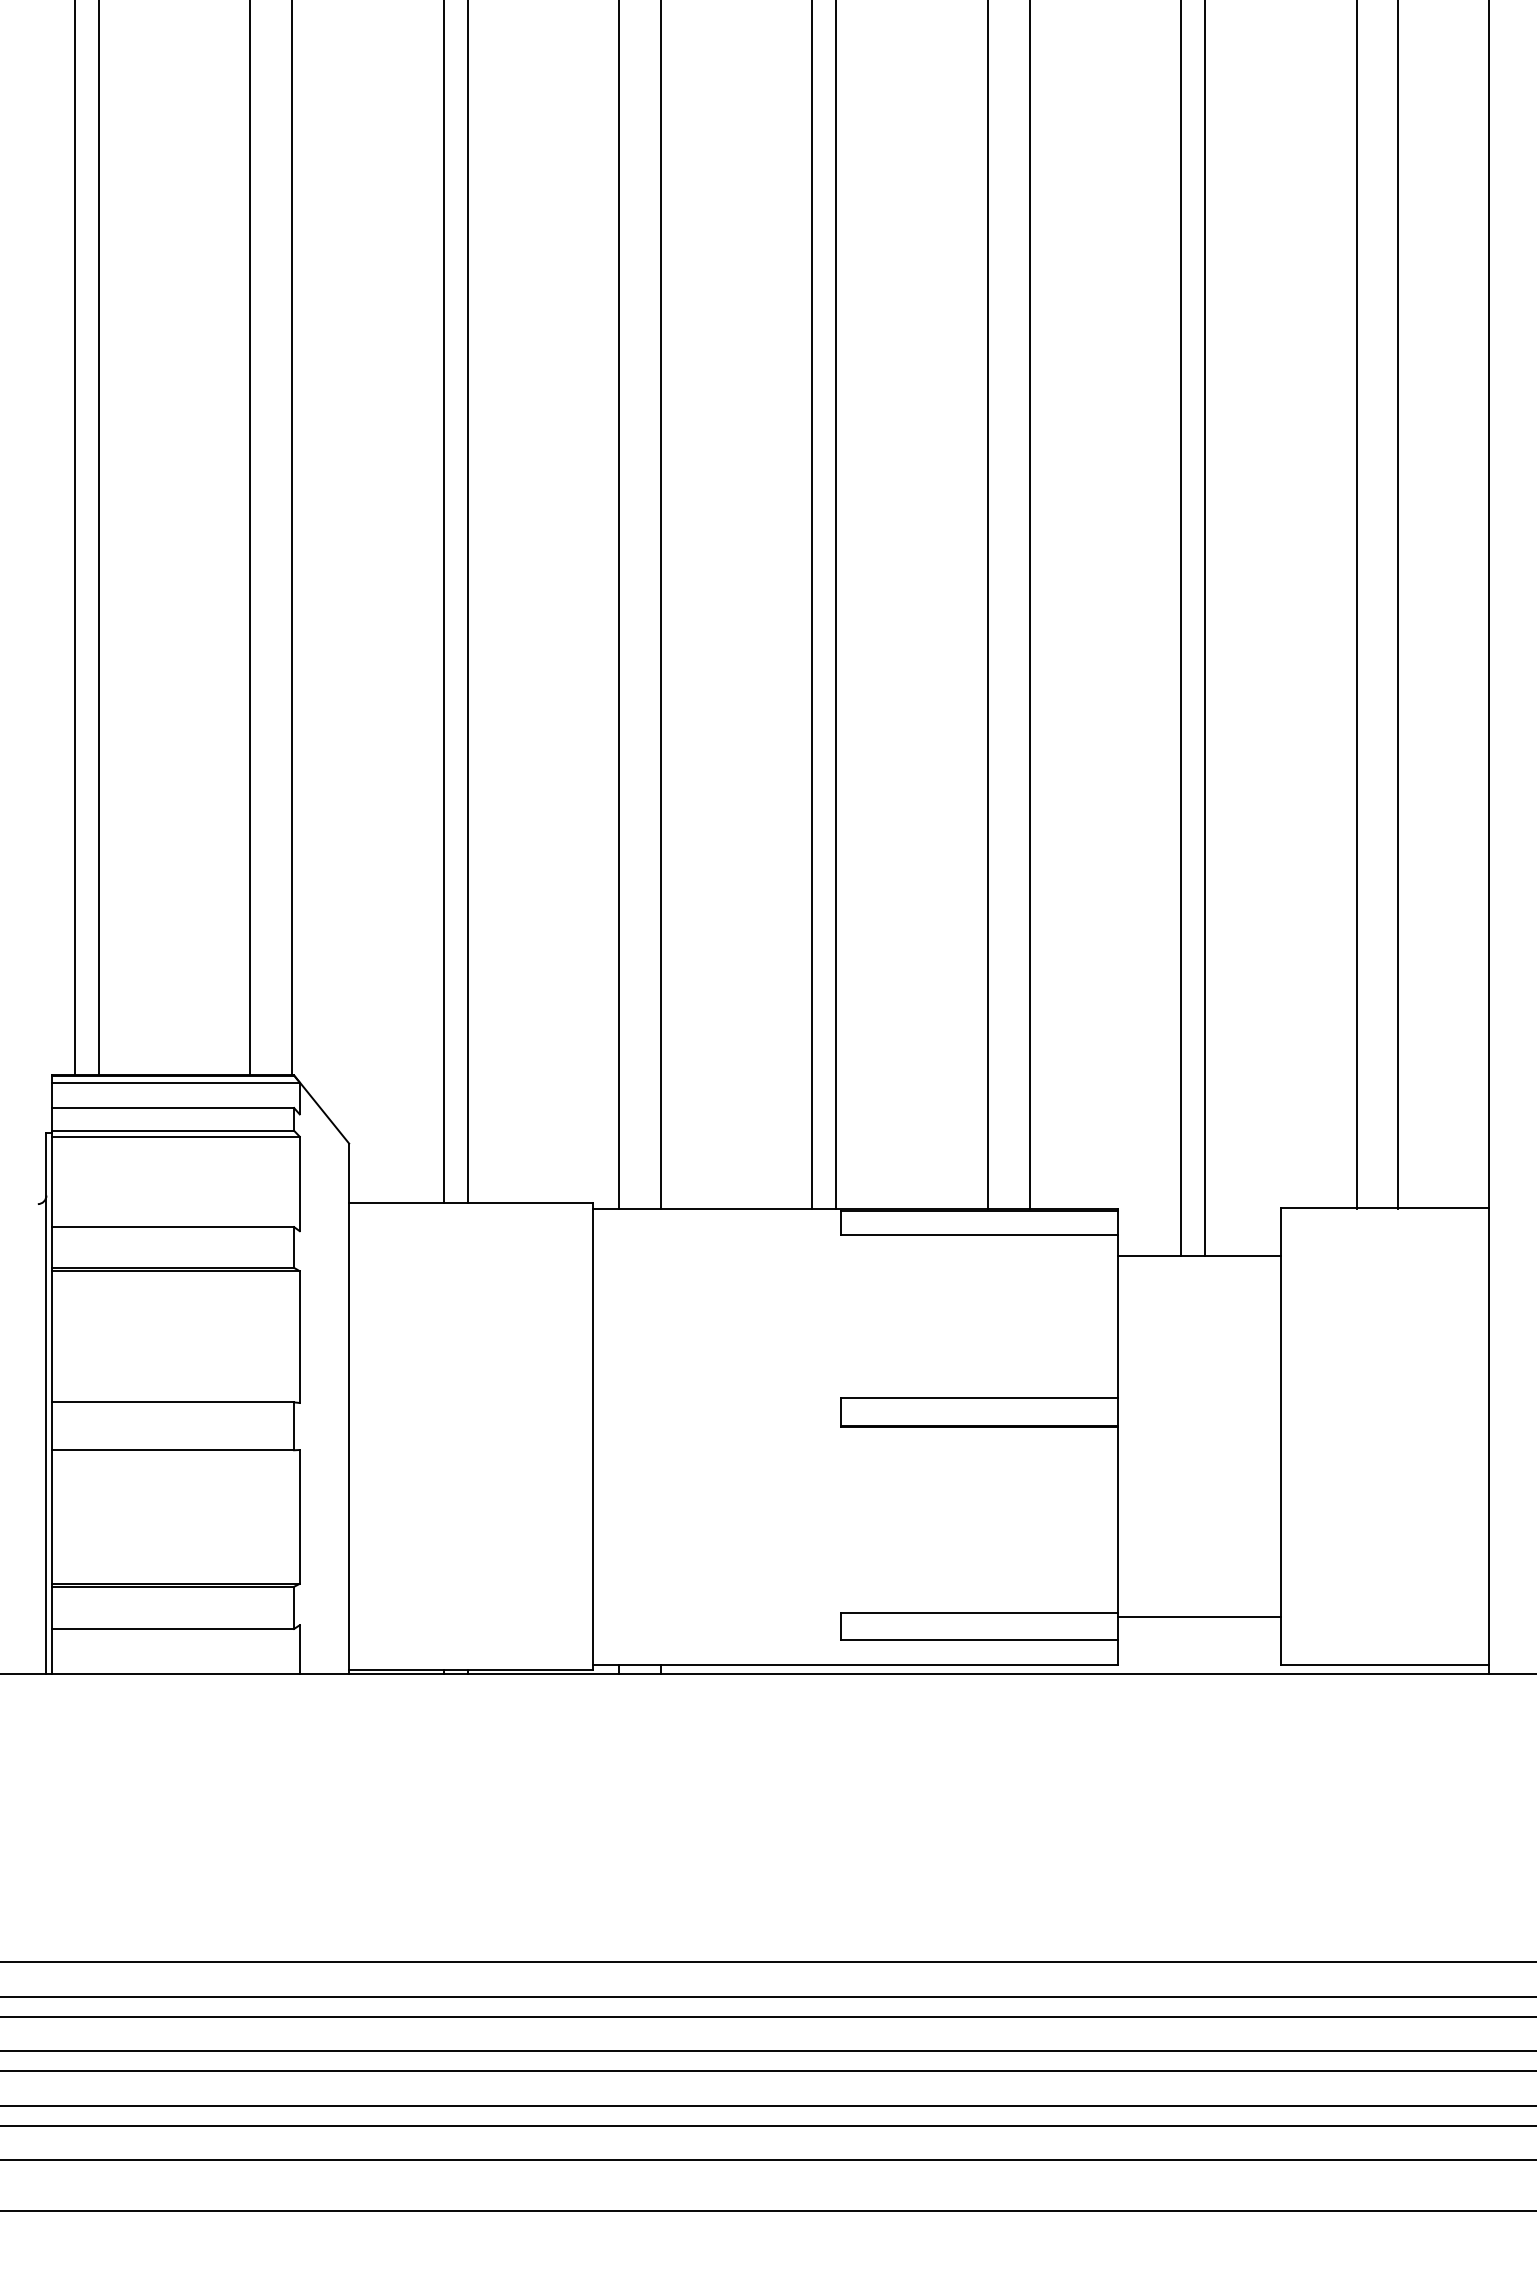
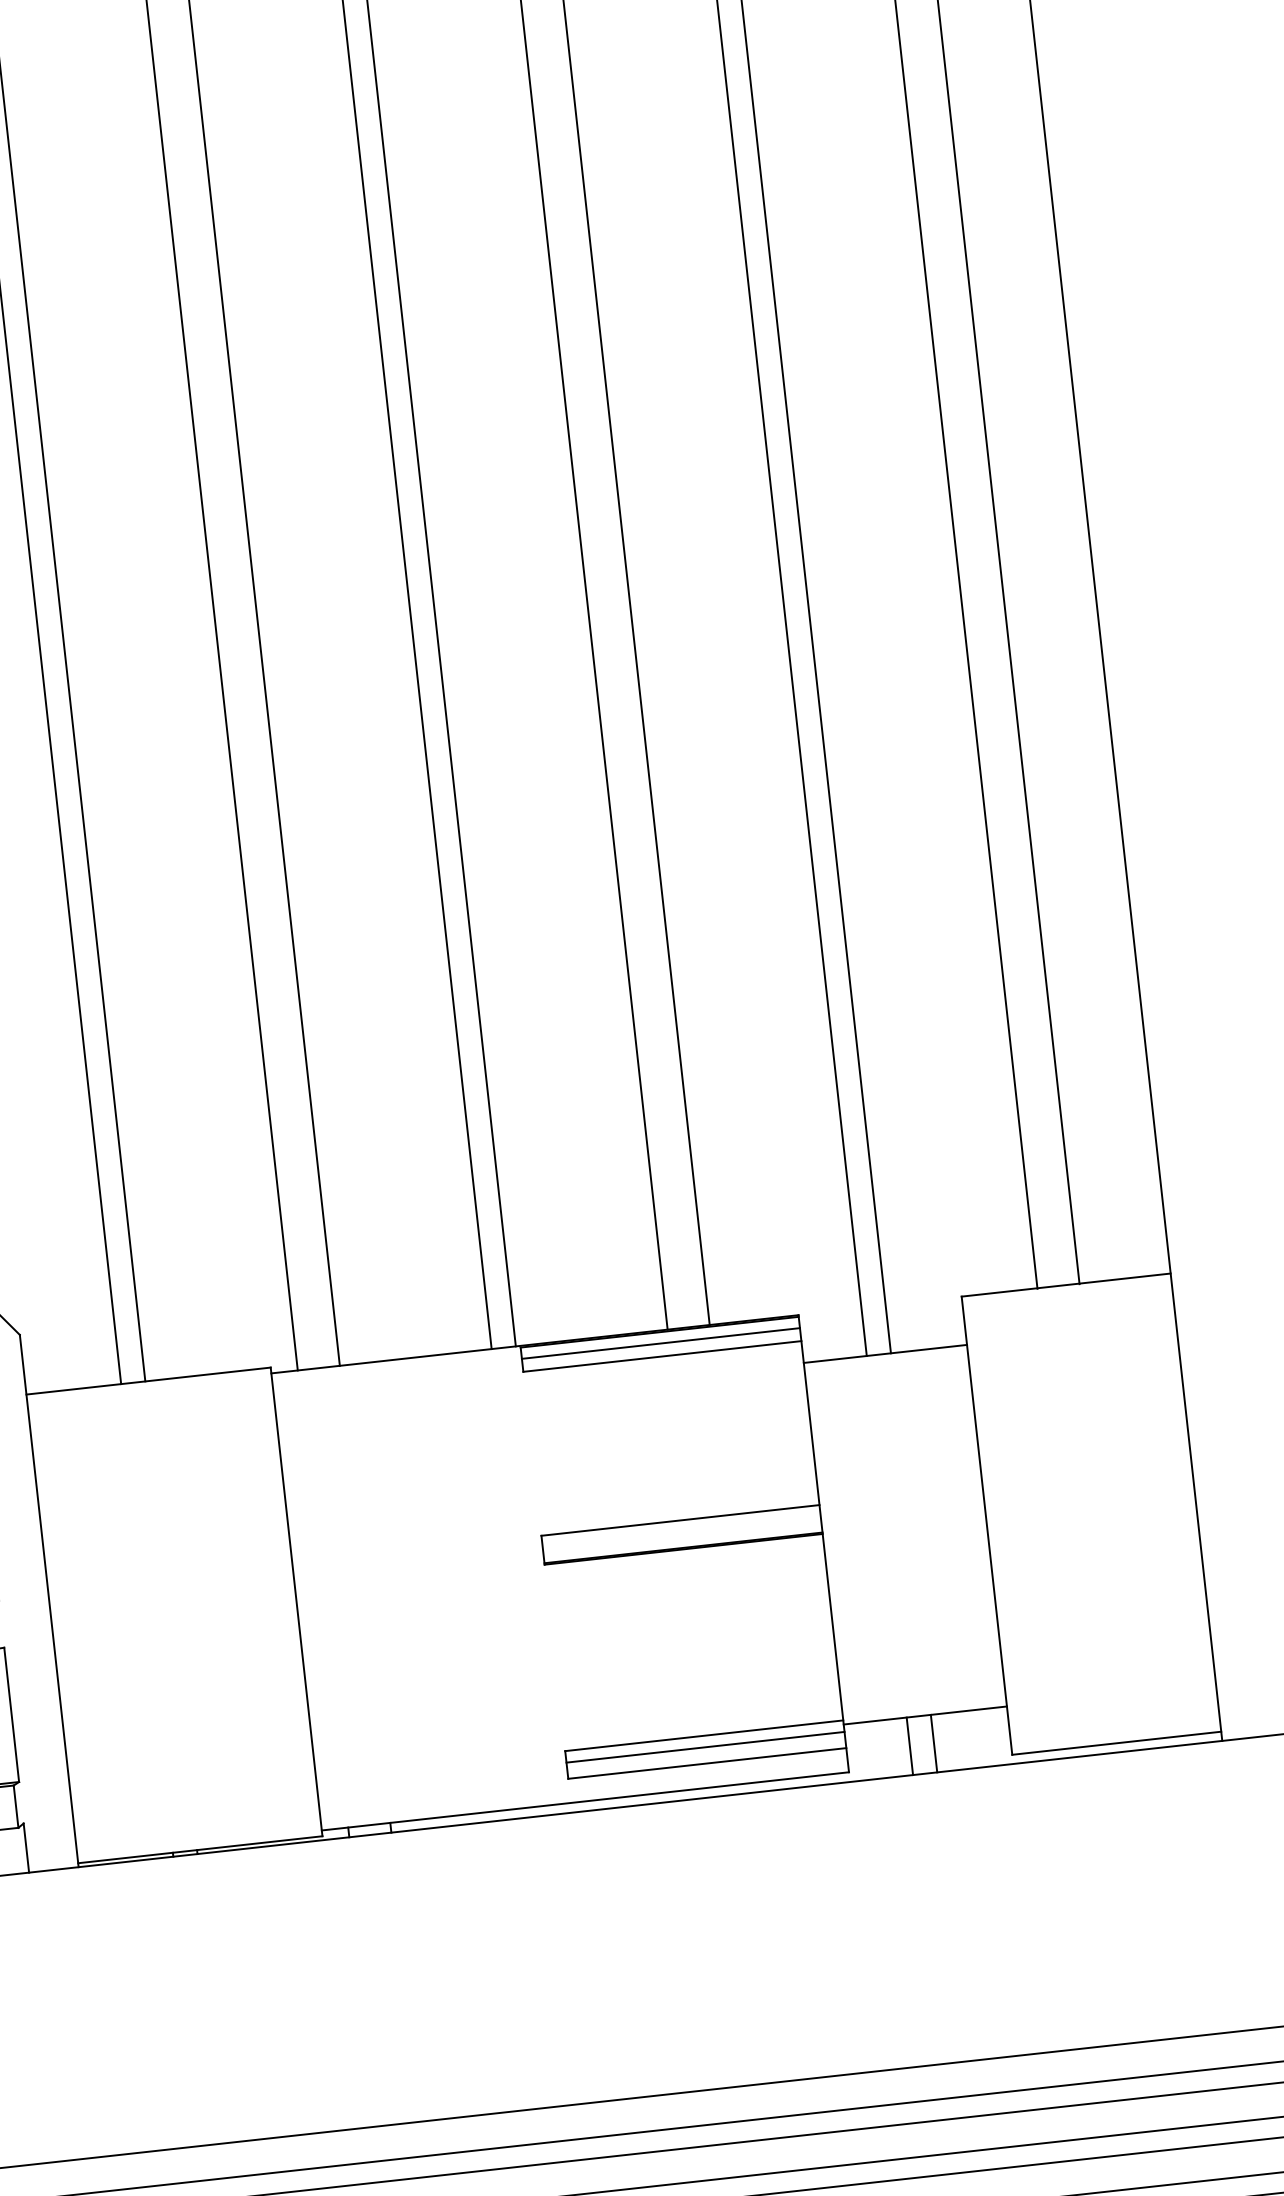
line: (979, 1221) -> (660, 1343), added
line: (979, 1624) -> (705, 1747), added
line: (1181, 1645) -> (910, 1746), added
line: (1205, 1645) -> (934, 1743), added

